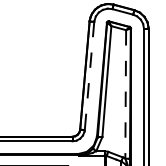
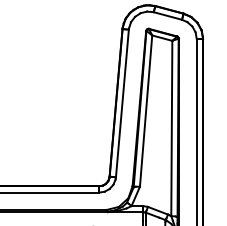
line: (89, 76) -> (122, 103), dashed -> solid
line: (125, 94) -> (171, 128), dashed -> solid

